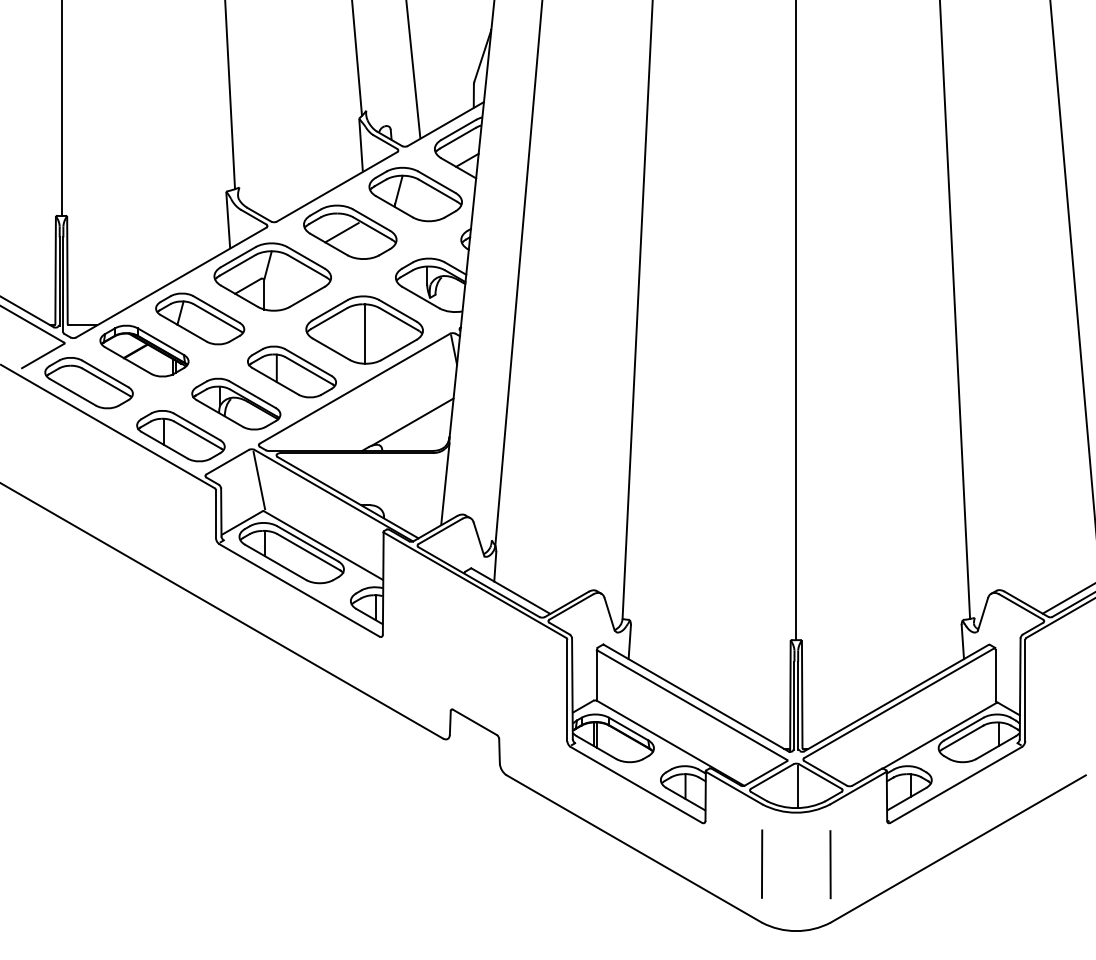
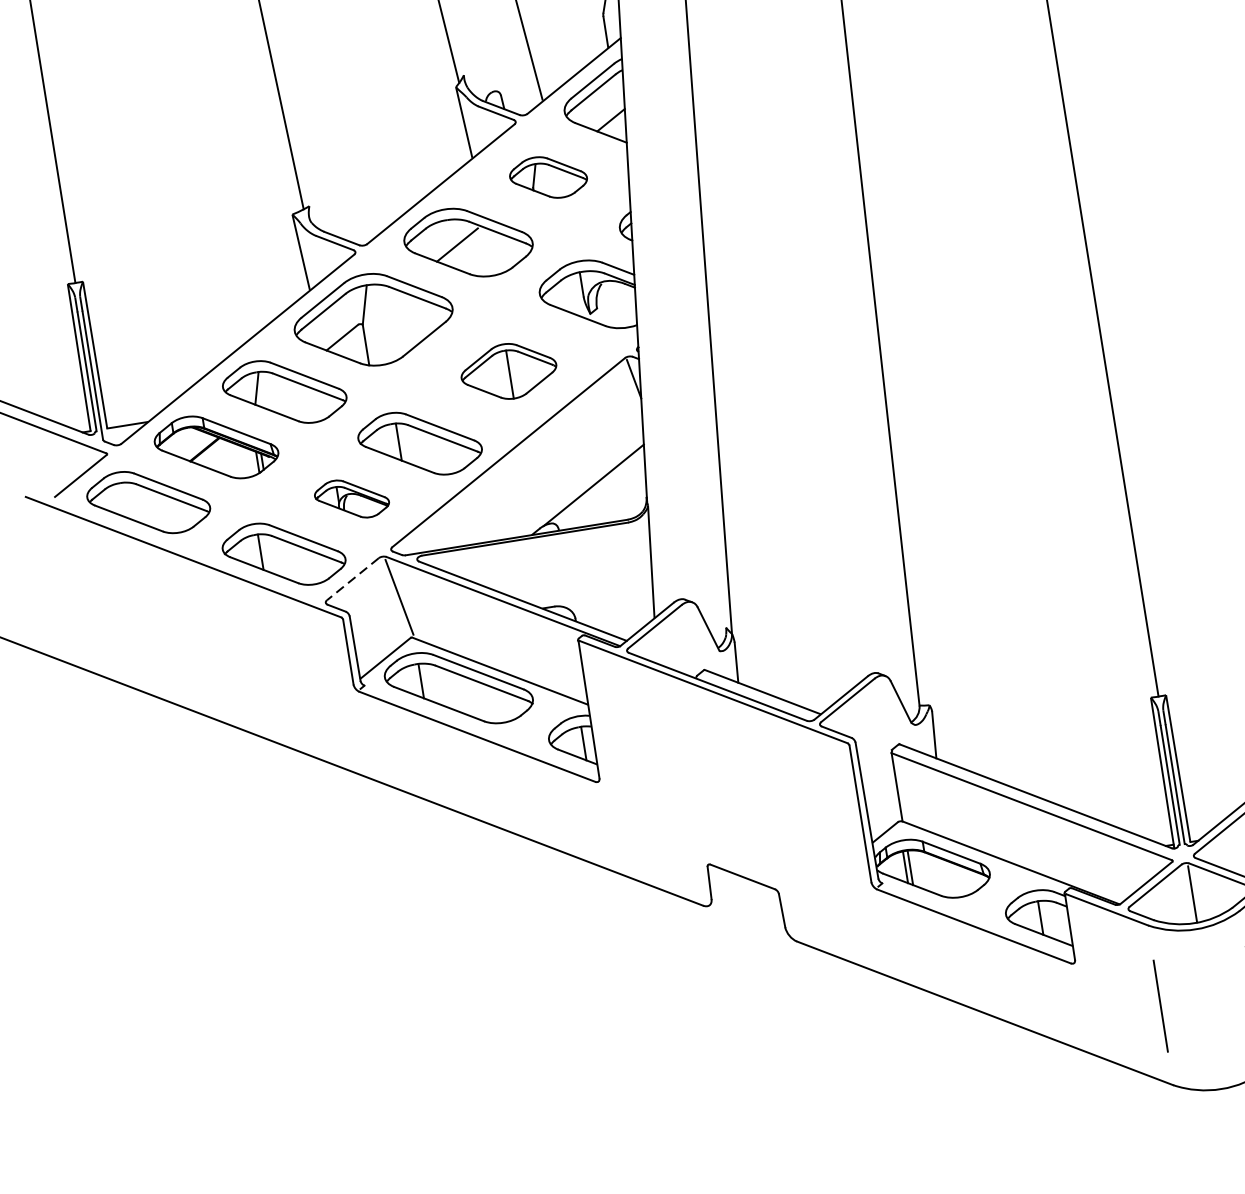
part: (415, 194) -> (548, 177), size x0.6
part: (364, 329) -> (508, 370), size x0.6
part: (236, 403) -> (352, 498), size x0.6
line: (227, 462) -> (352, 579), solid -> dashed

